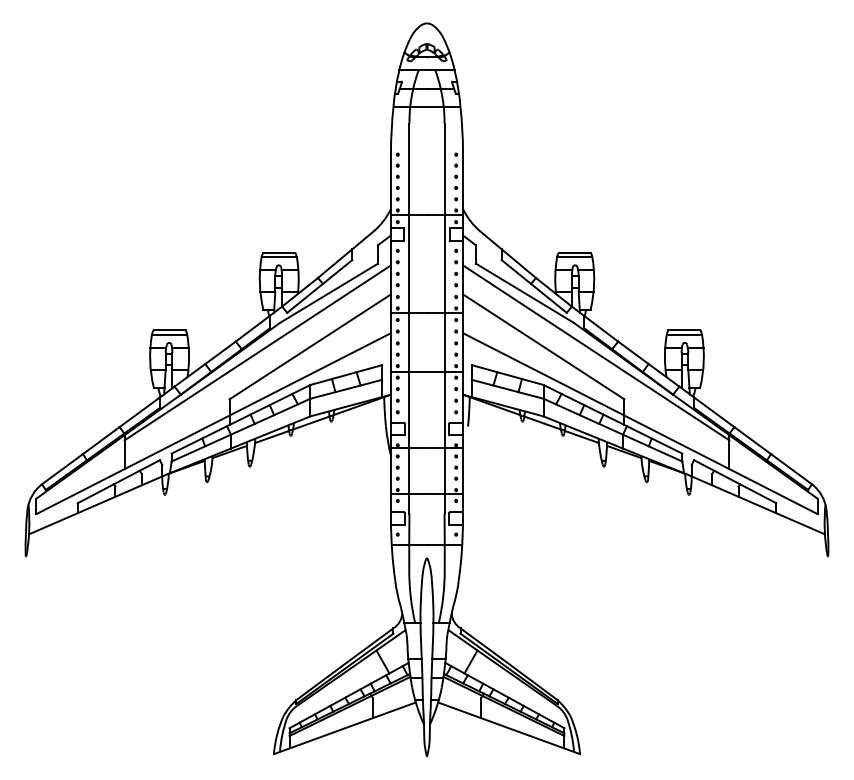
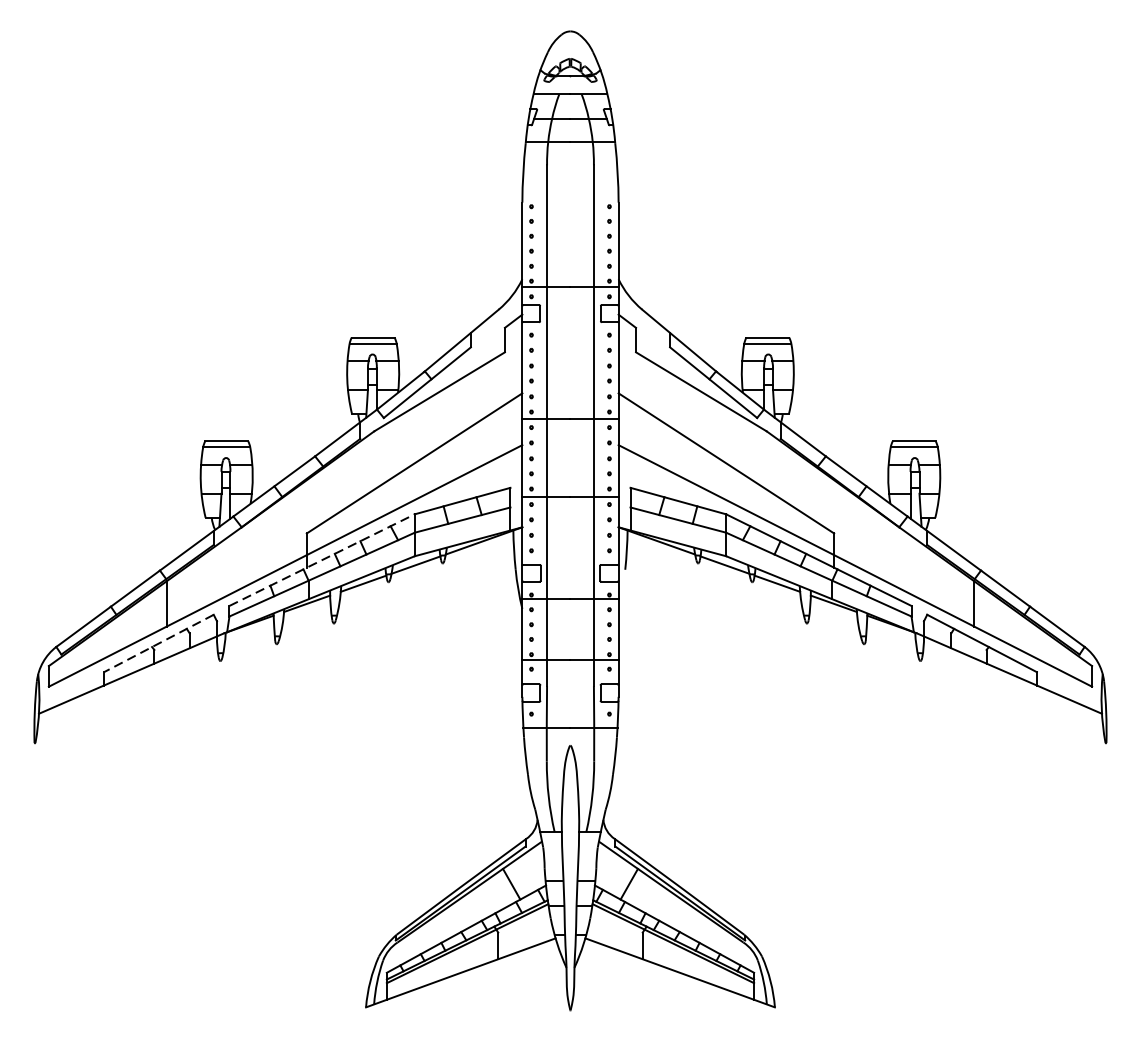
line: (257, 352) -> (344, 470), removed
line: (596, 352) -> (796, 470), removed
line: (241, 419) -> (322, 560), solid -> dashed
line: (118, 481) -> (158, 643), solid -> dashed

